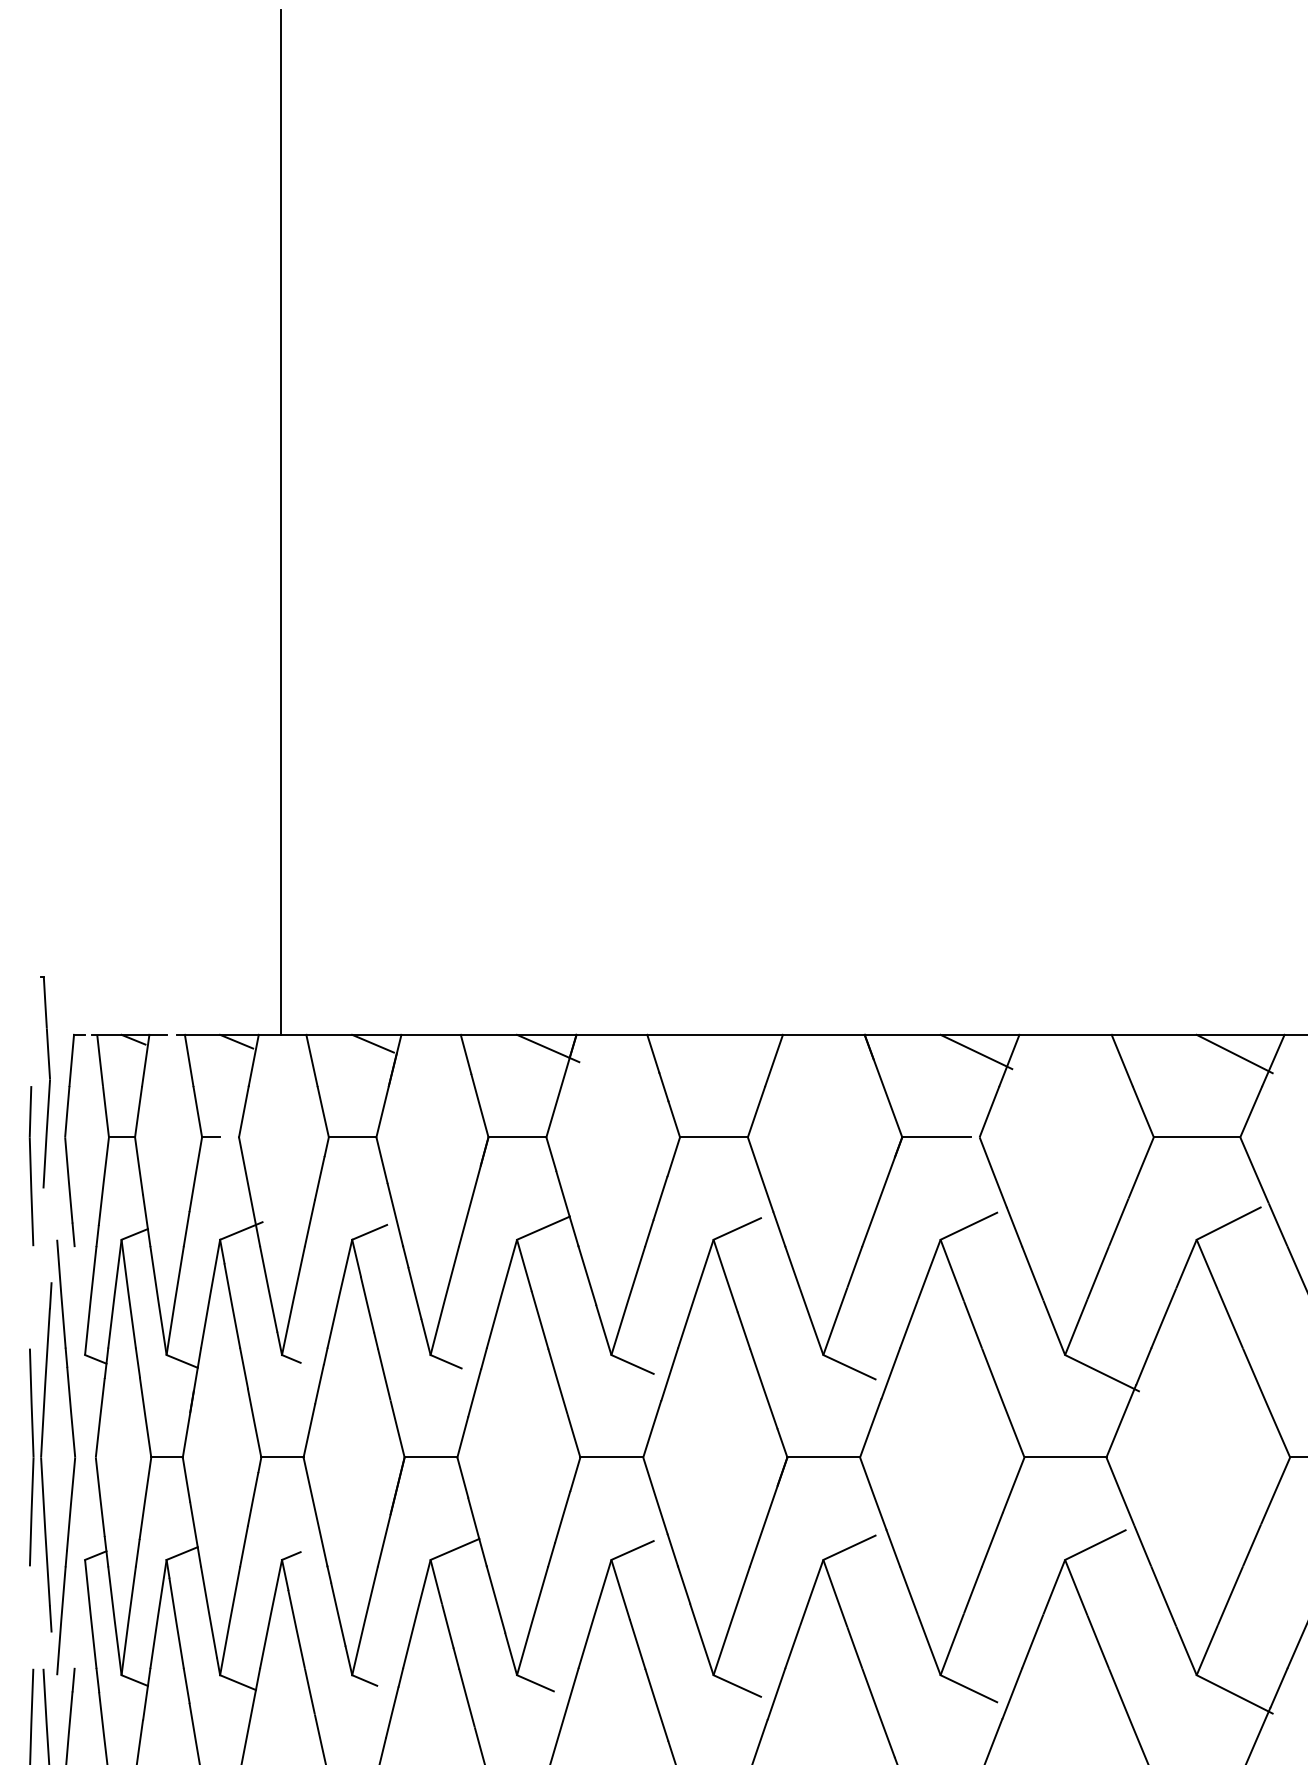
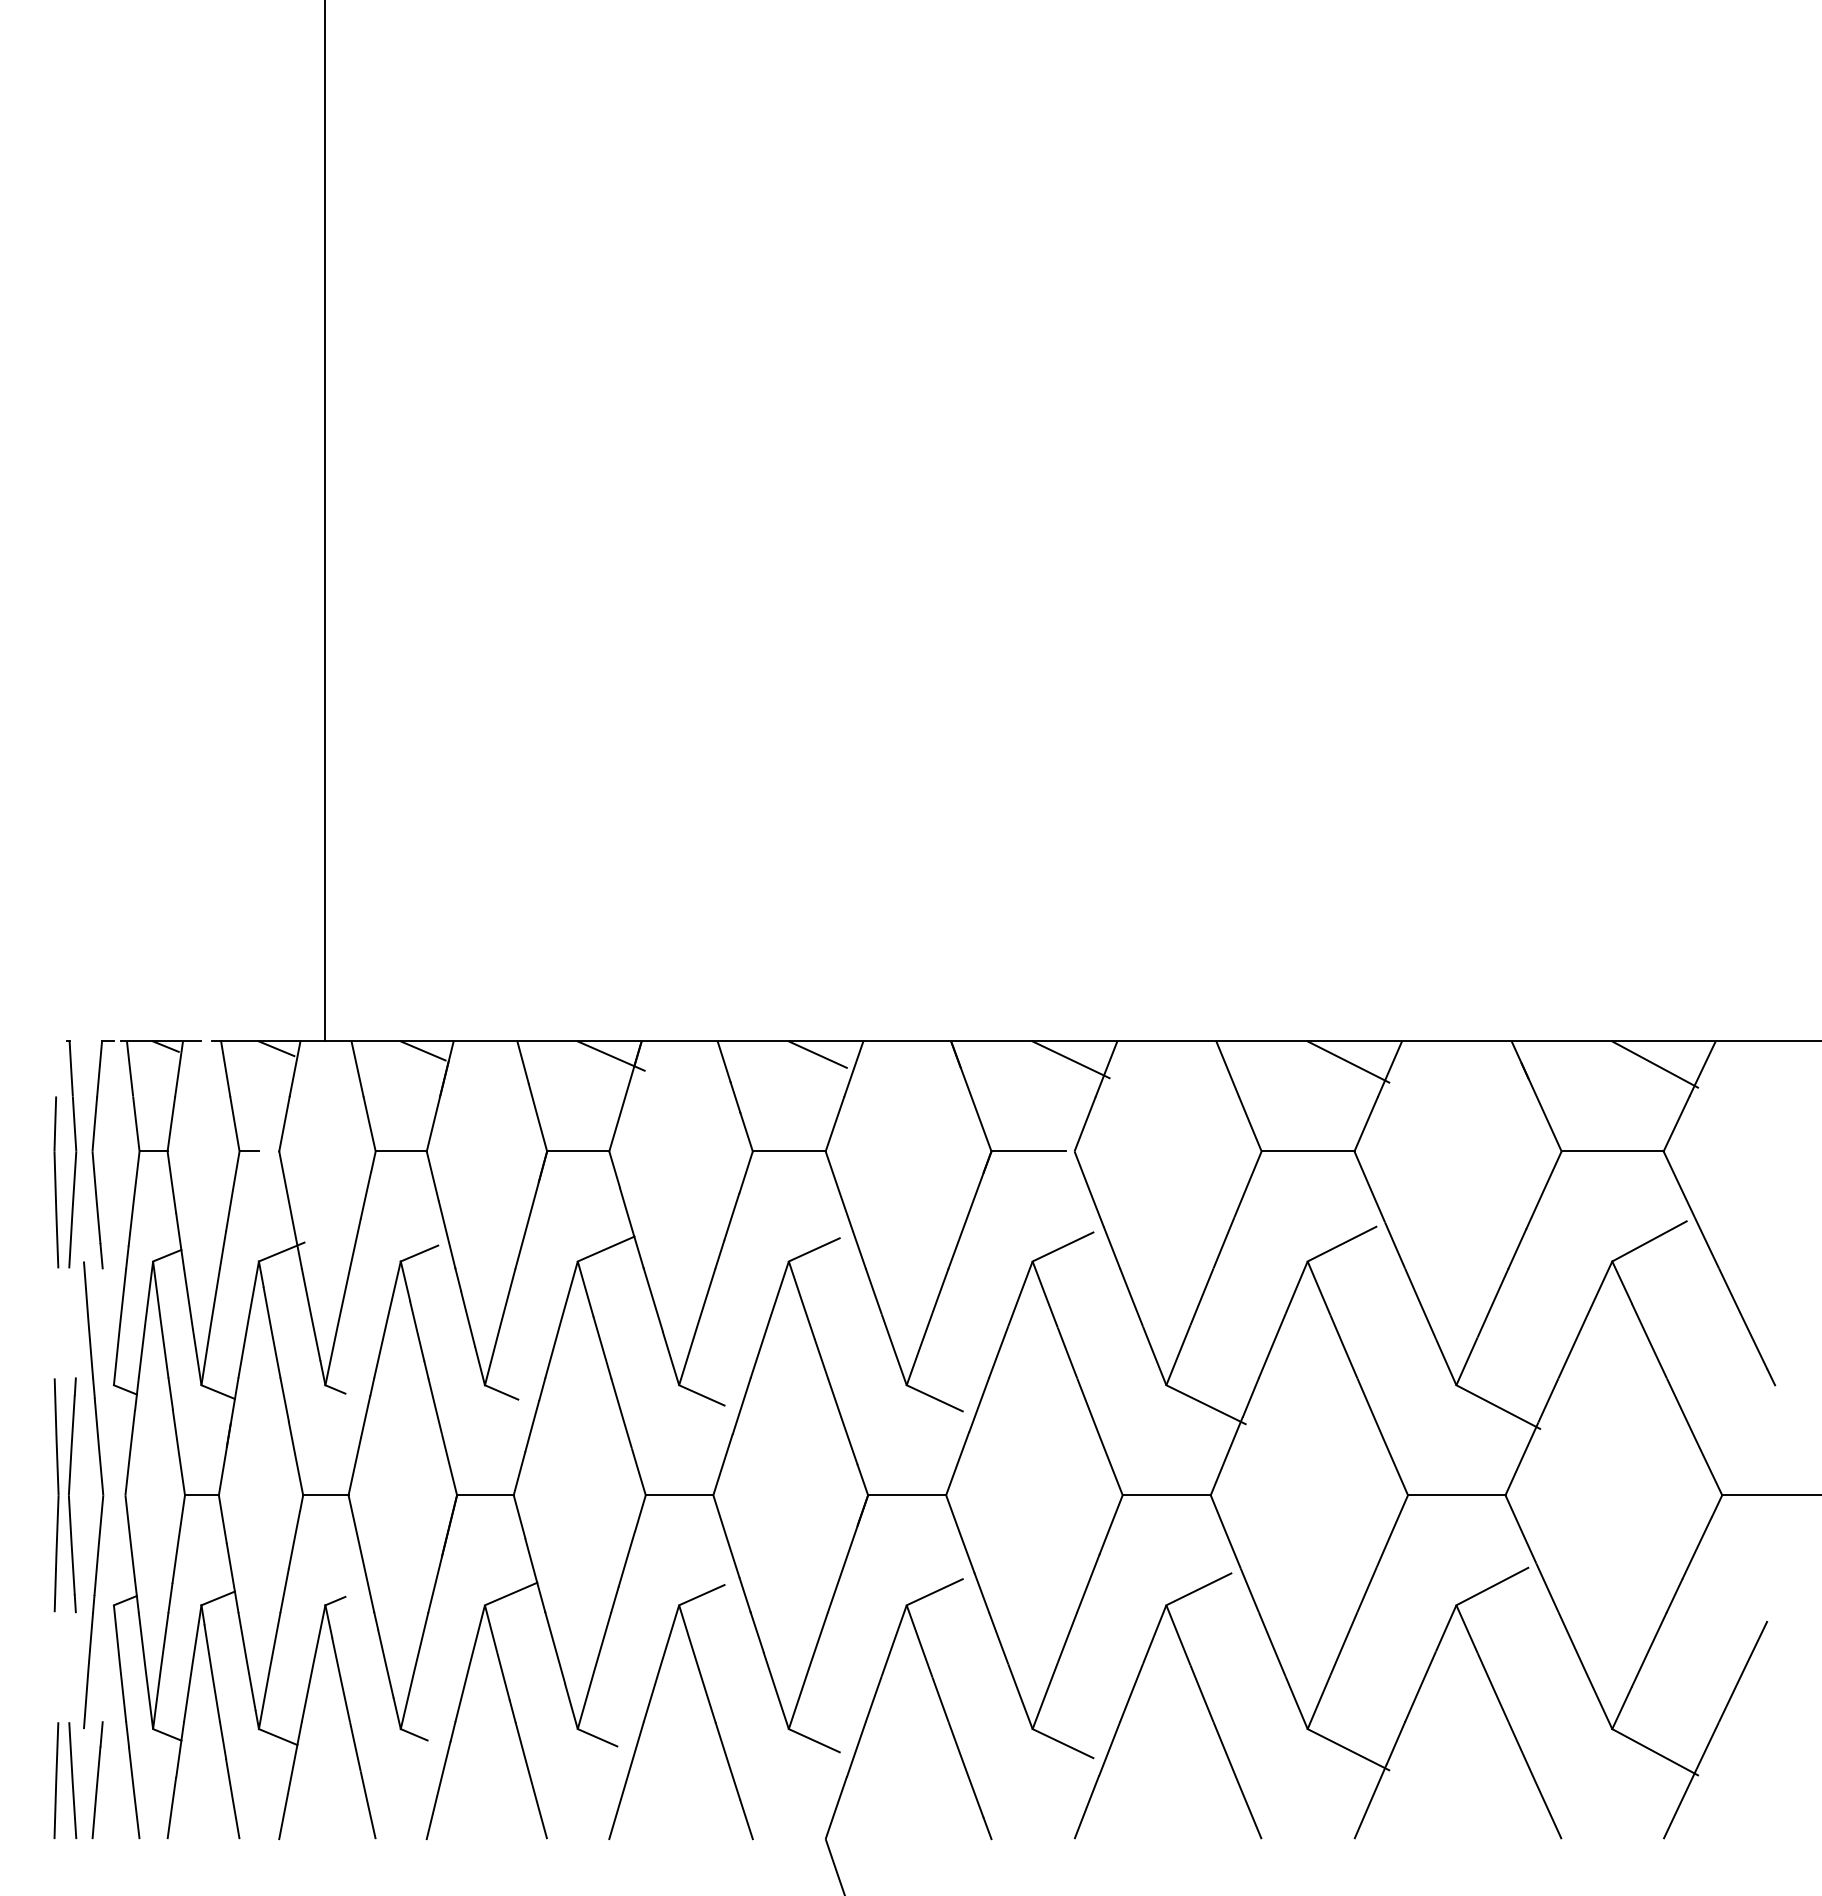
line: (740, 1047) -> (817, 1054), added
part: (45, 1082) -> (71, 1154), moved
part: (46, 1457) -> (72, 1495), size x0.62

